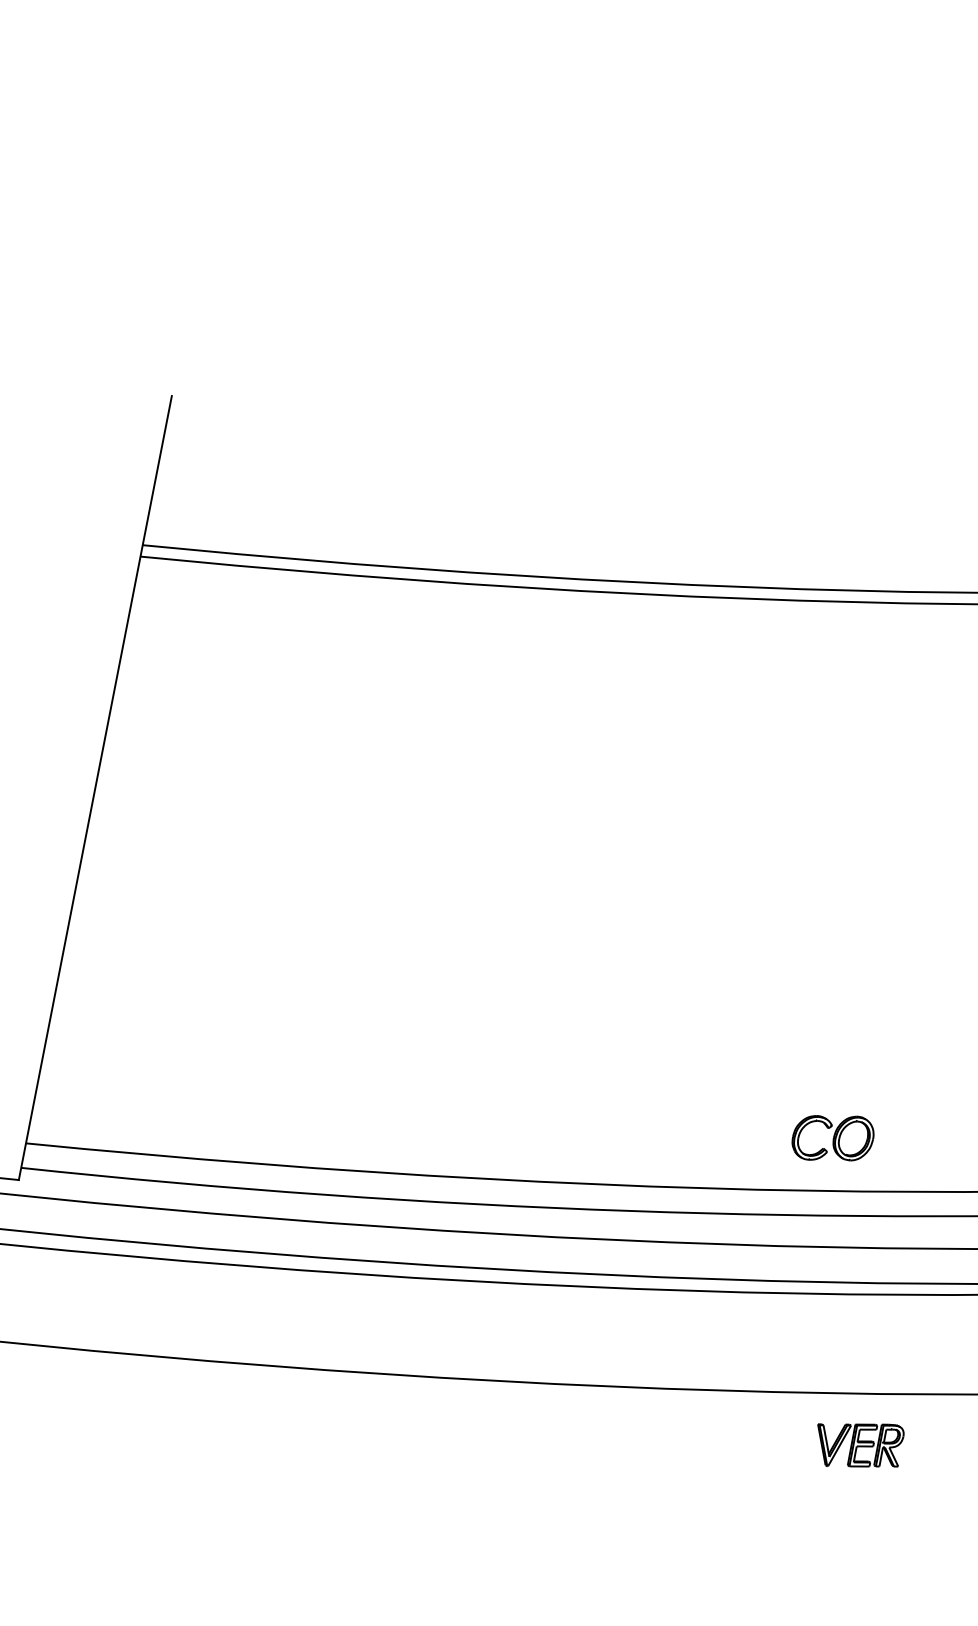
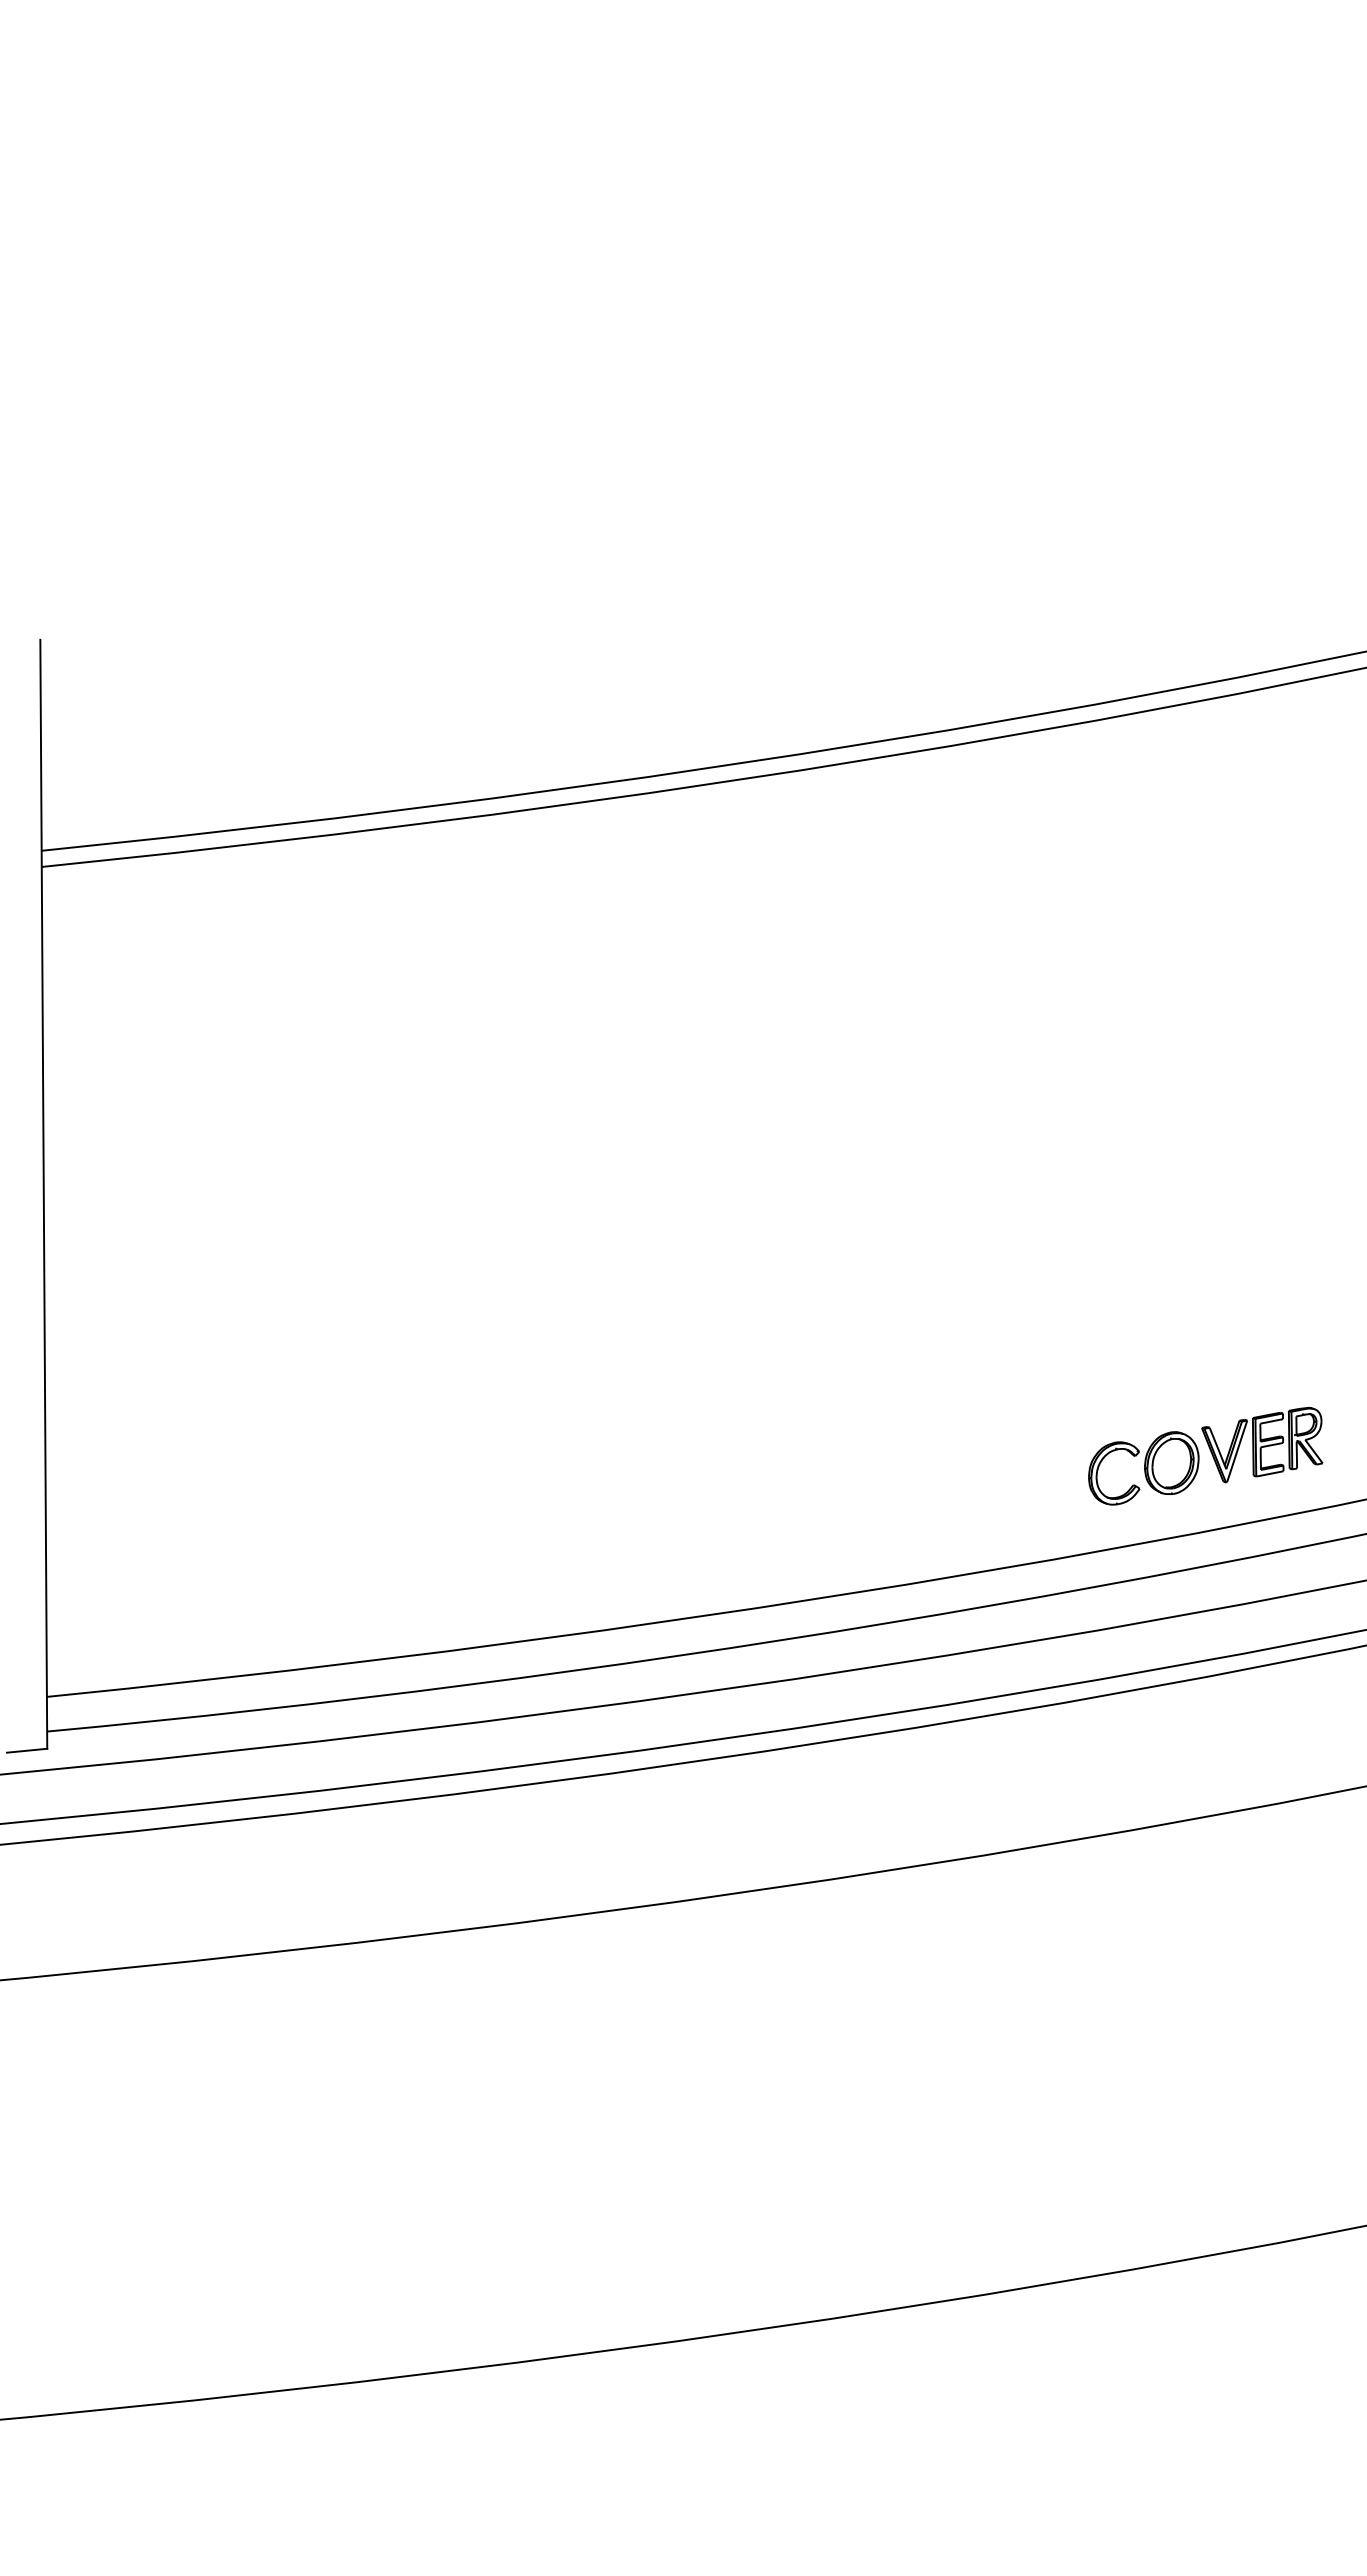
part: (858, 1444) -> (1262, 1444), moved

